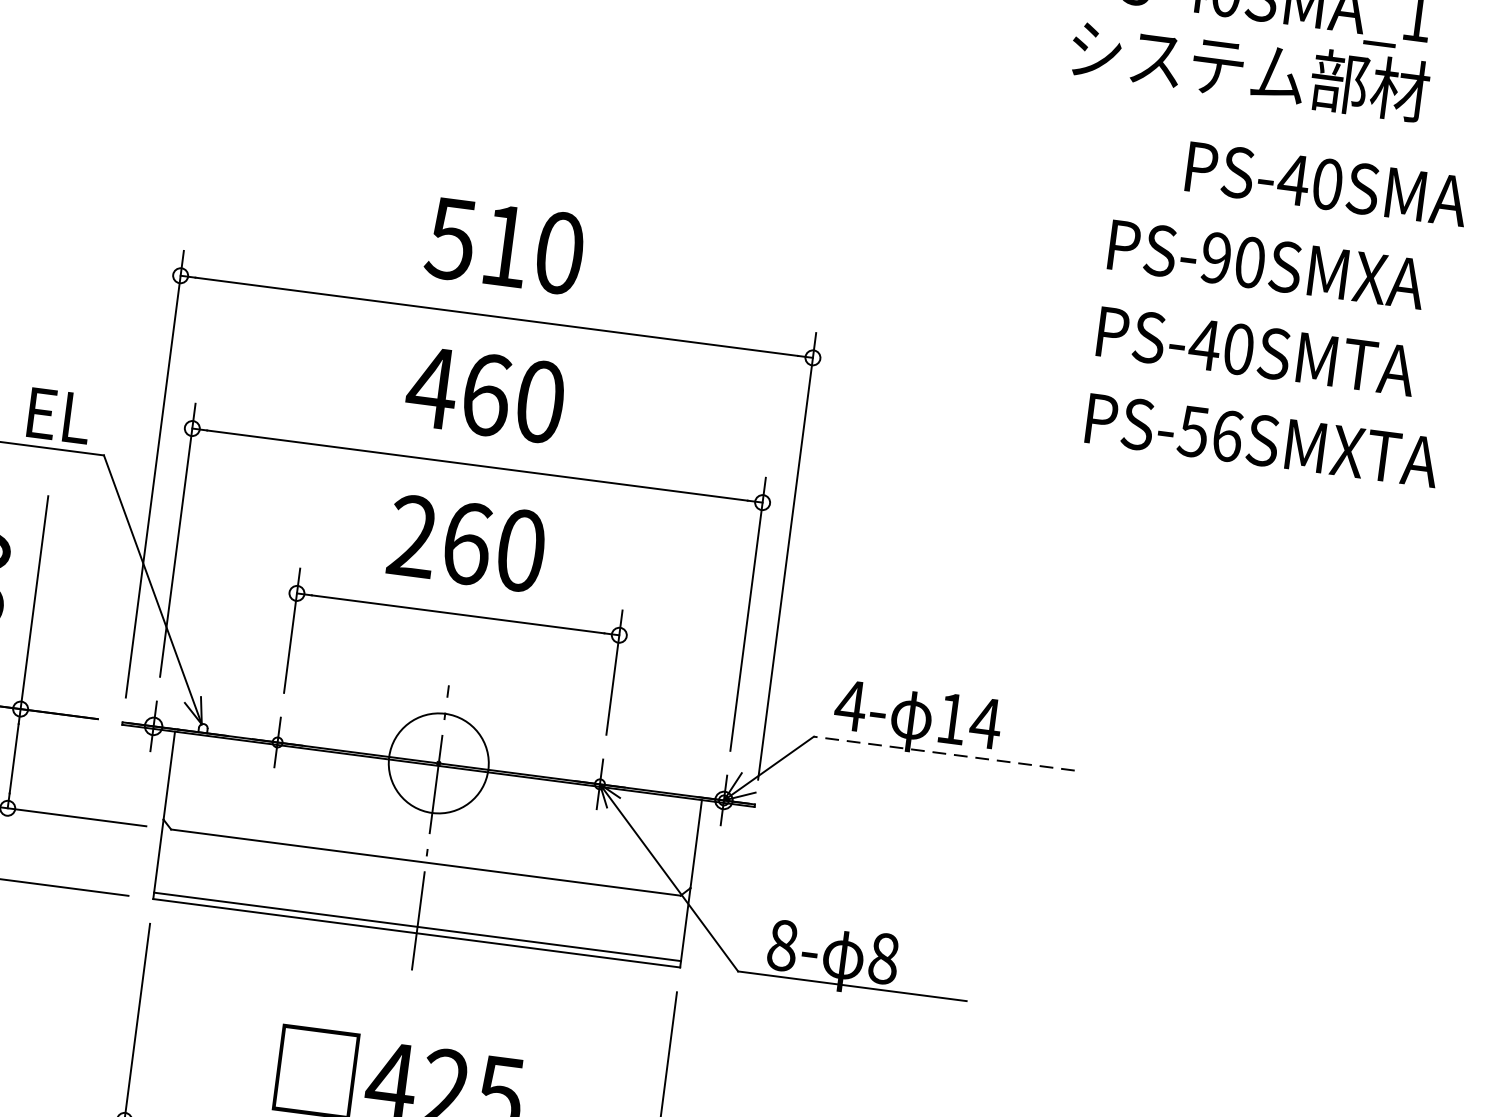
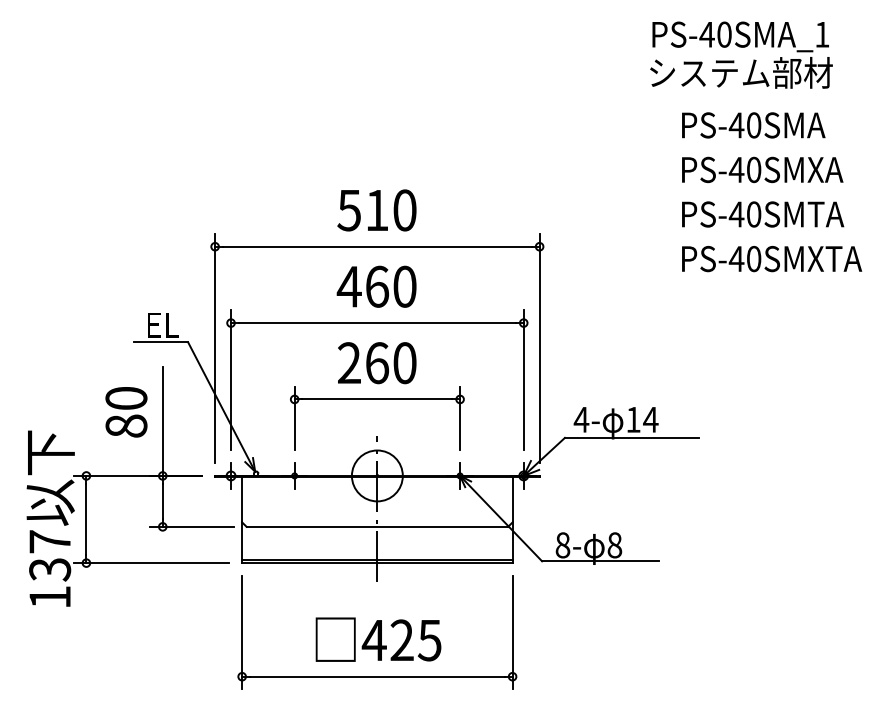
text: (1326, 184) -> (753, 125), moved
text: (1216, 257) -> (736, 169), PS-90SMXA -> PS-40SMXA
text: (1208, 434) -> (744, 259), PS-56SMXTA -> PS-40SMXTA
line: (943, 752) -> (631, 437), dashed -> solid

